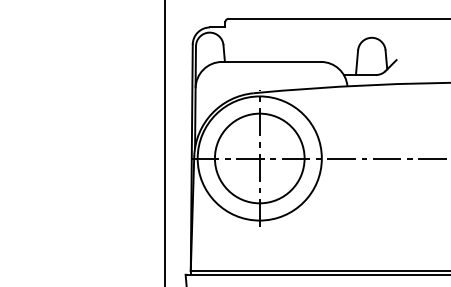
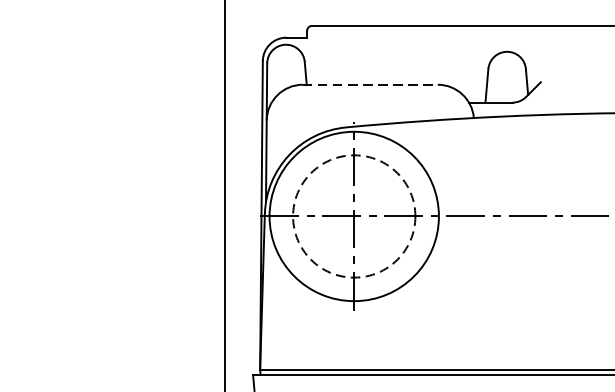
line: (272, 61) -> (371, 84), solid -> dashed
circle: (259, 158) -> (353, 216), solid -> dashed

